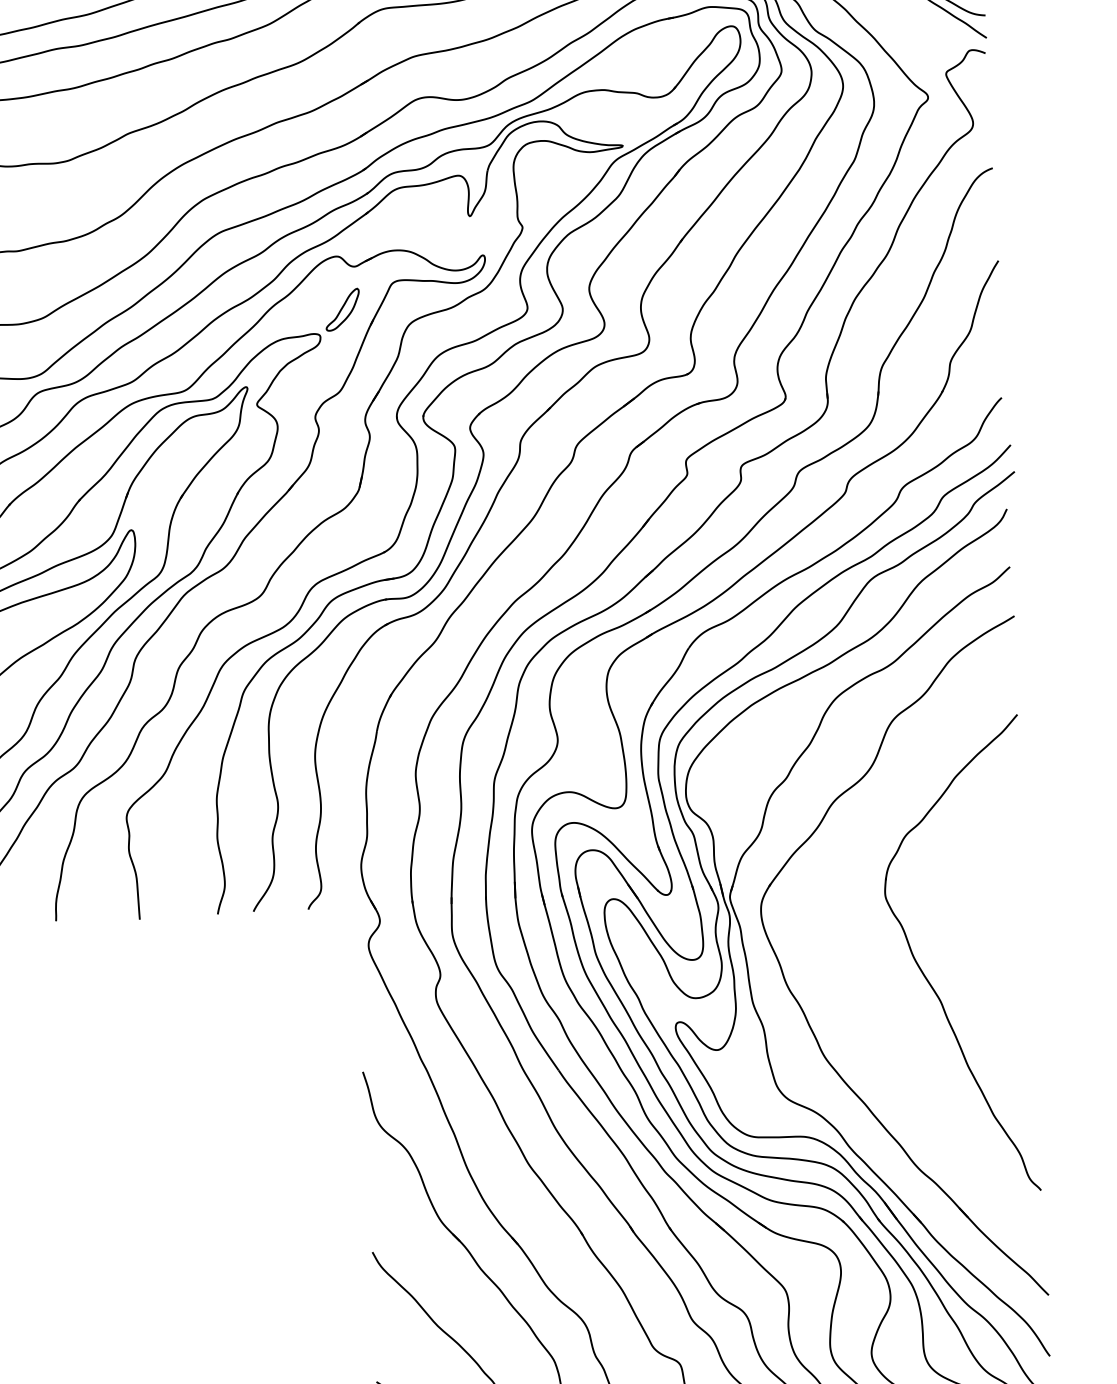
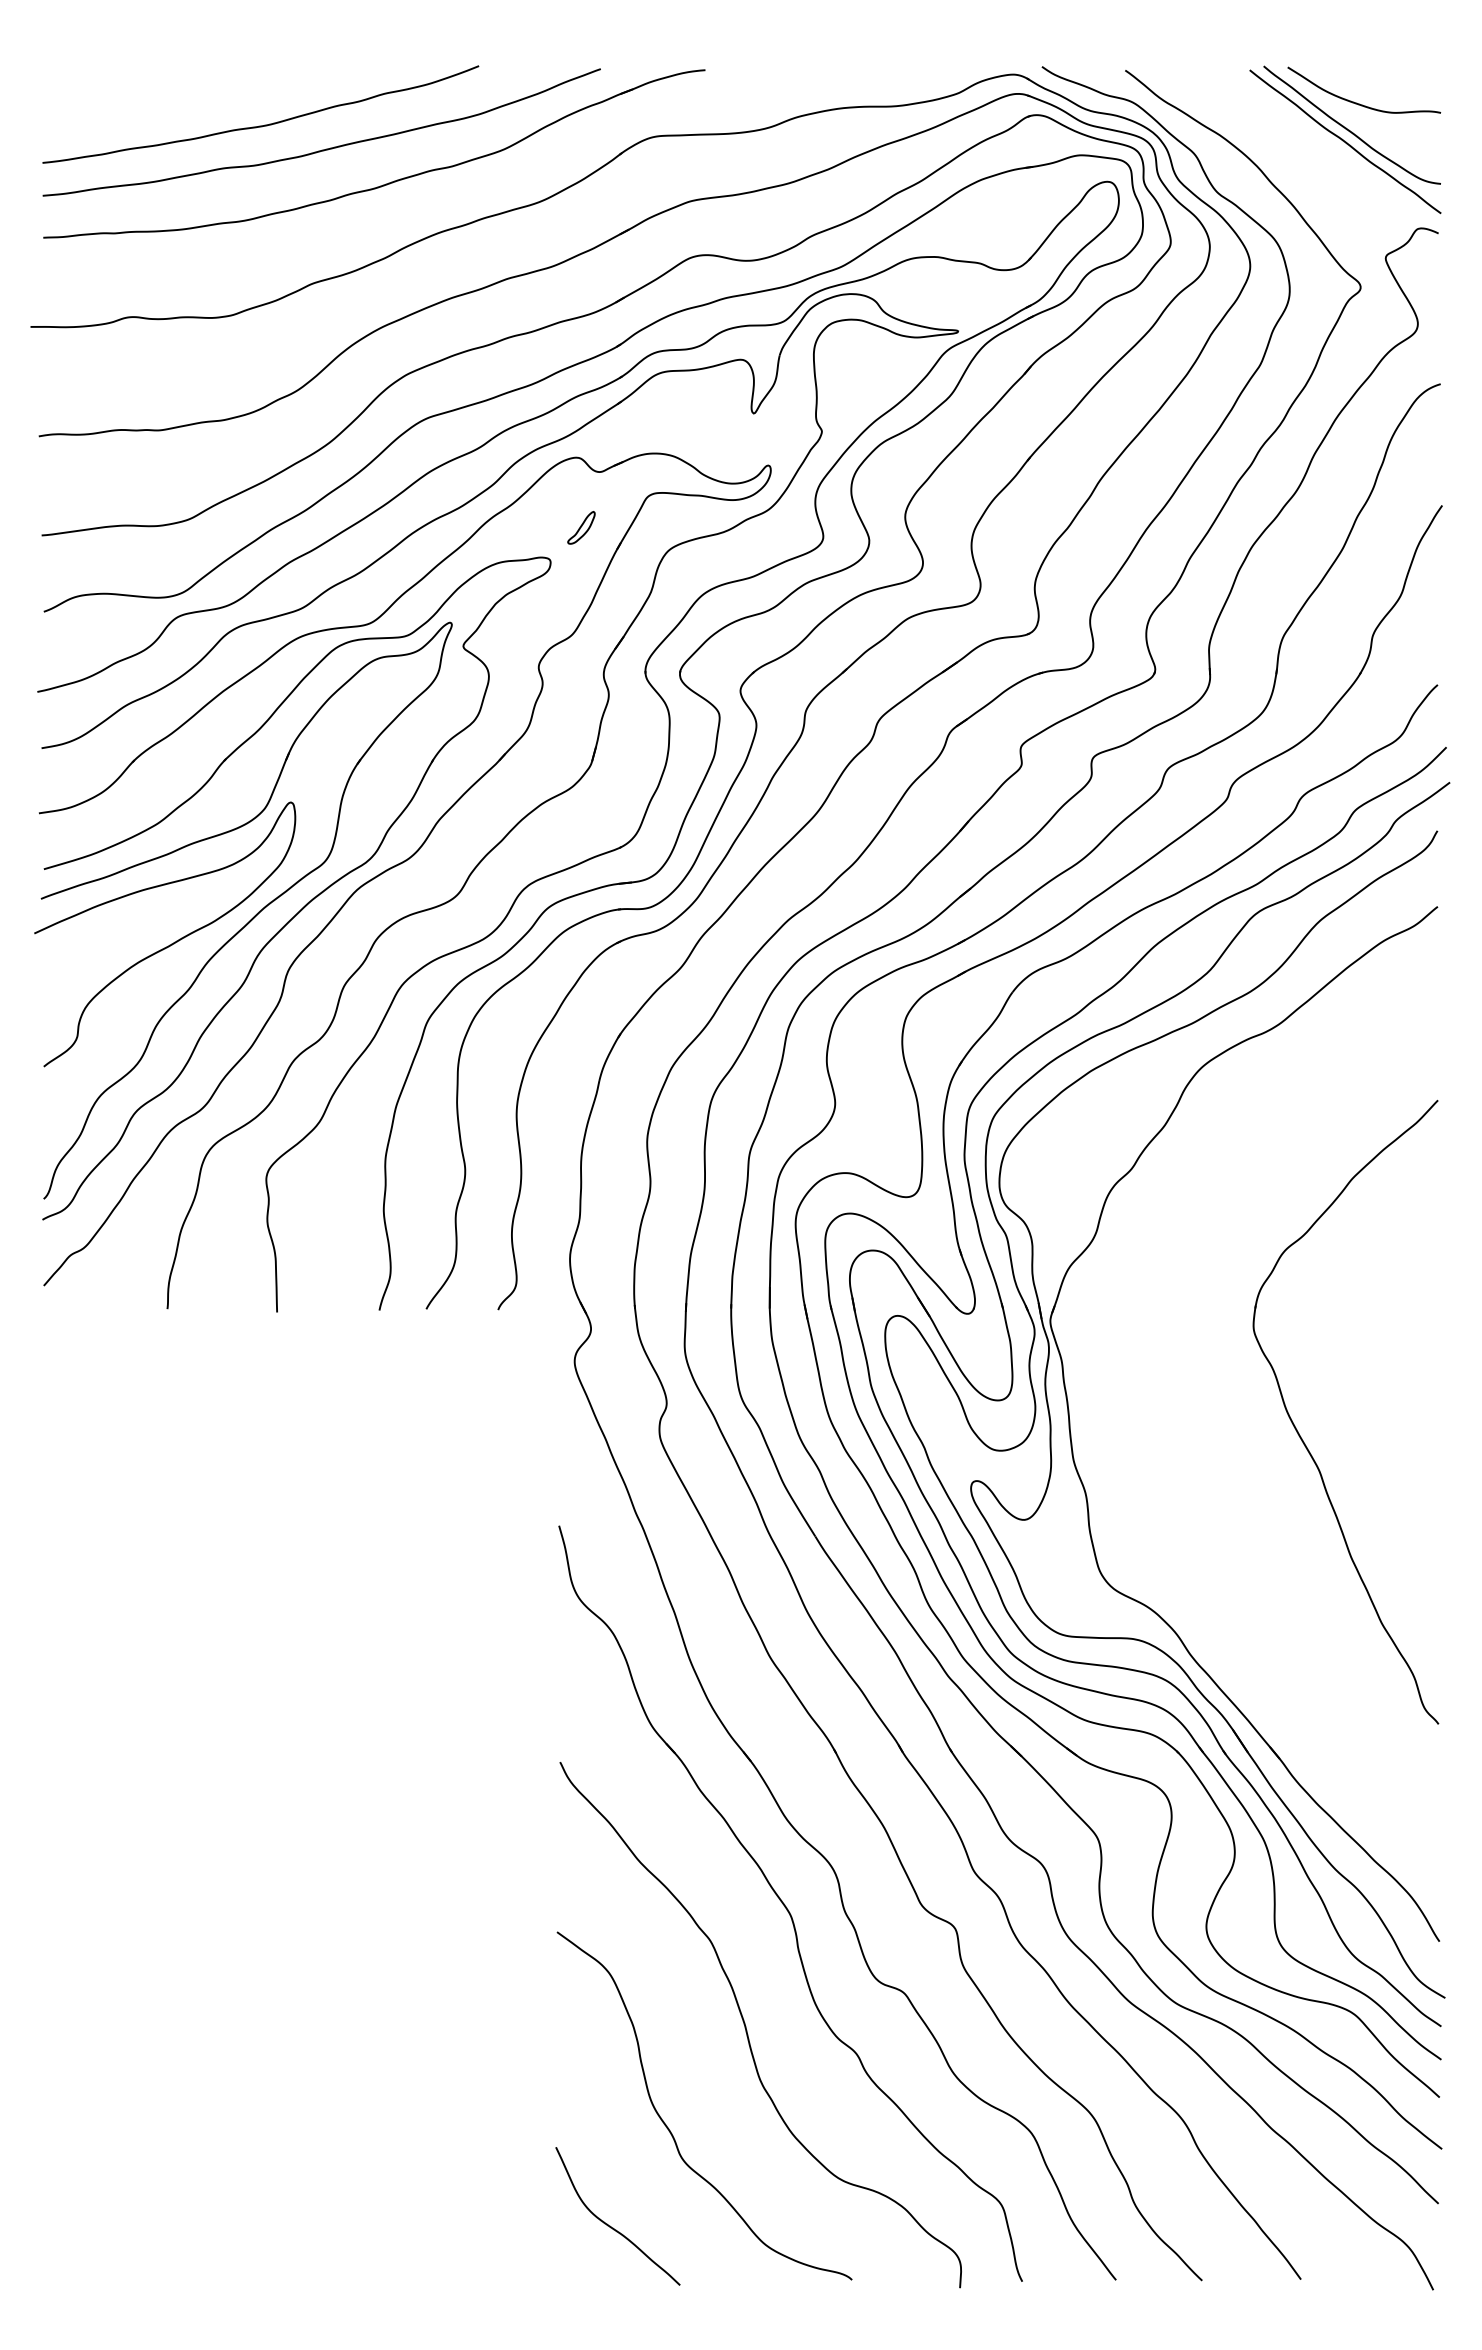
part: (342, 309) -> (581, 527), size x0.6
part: (805, 1014) -> (1141, 1478), removed

